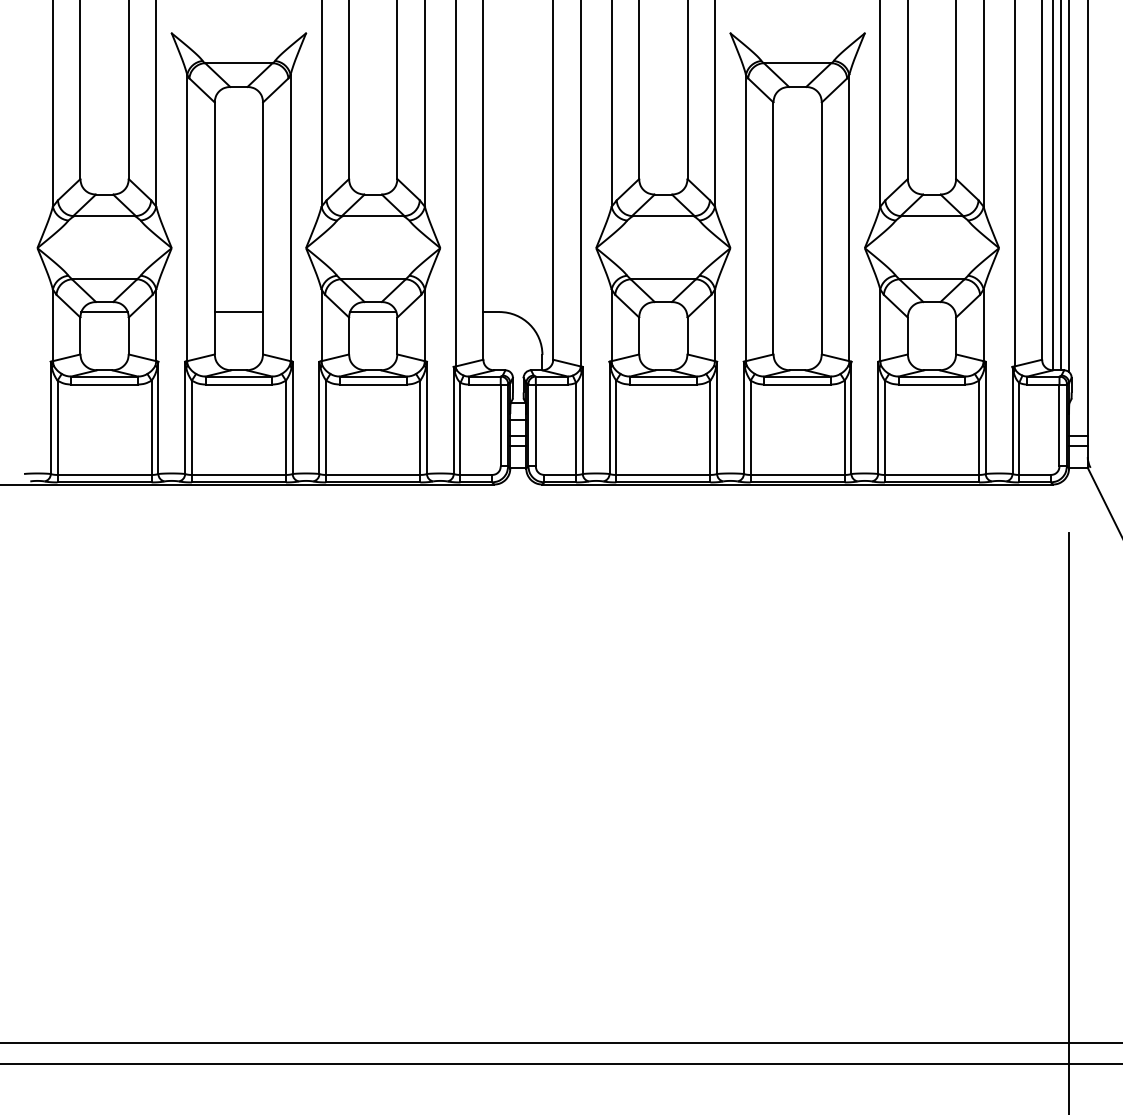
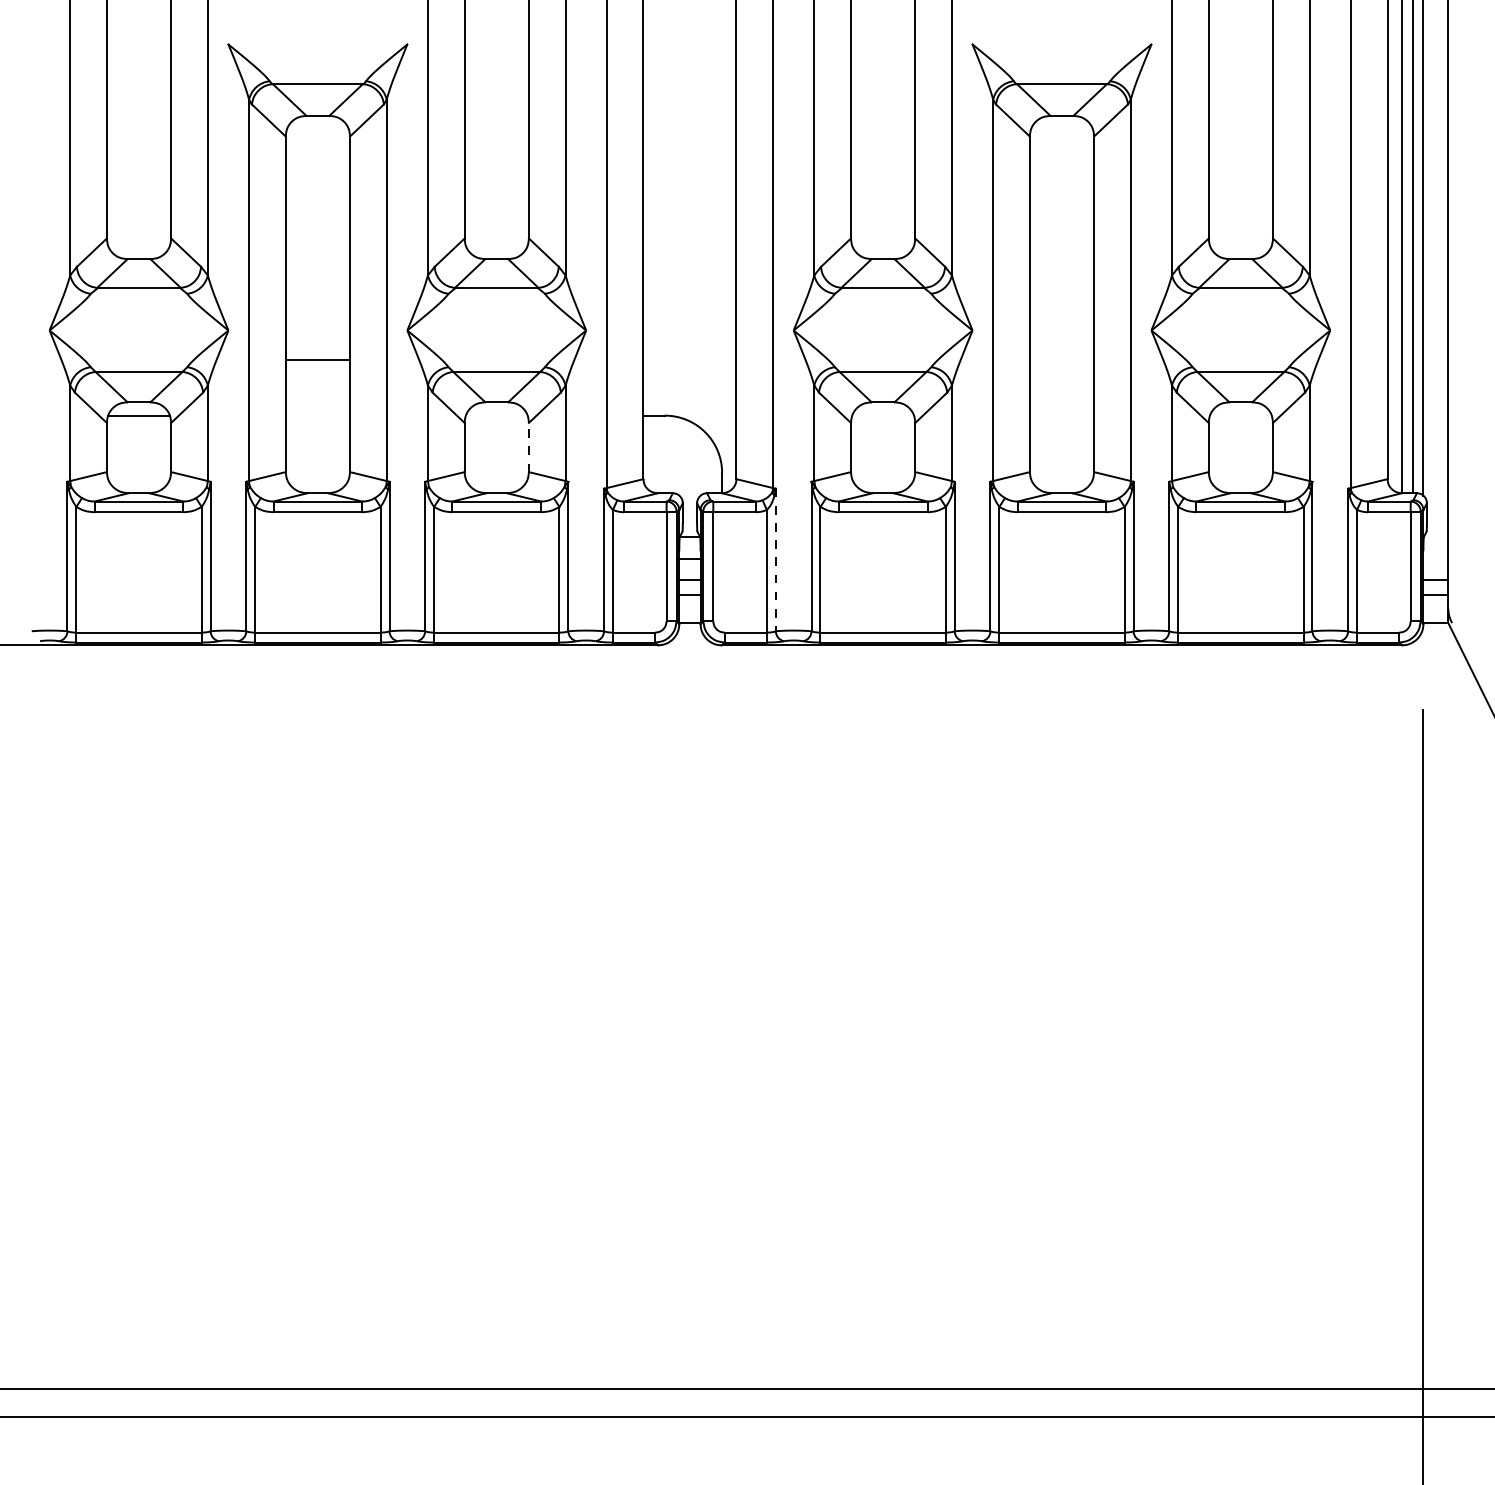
line: (238, 311) -> (317, 359), moved
line: (373, 311) -> (496, 415), removed
line: (397, 335) -> (528, 447), solid -> dashed
line: (582, 420) -> (775, 560), solid -> dashed

